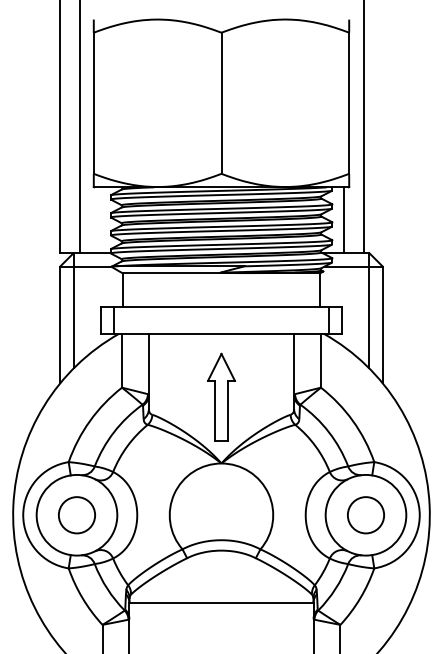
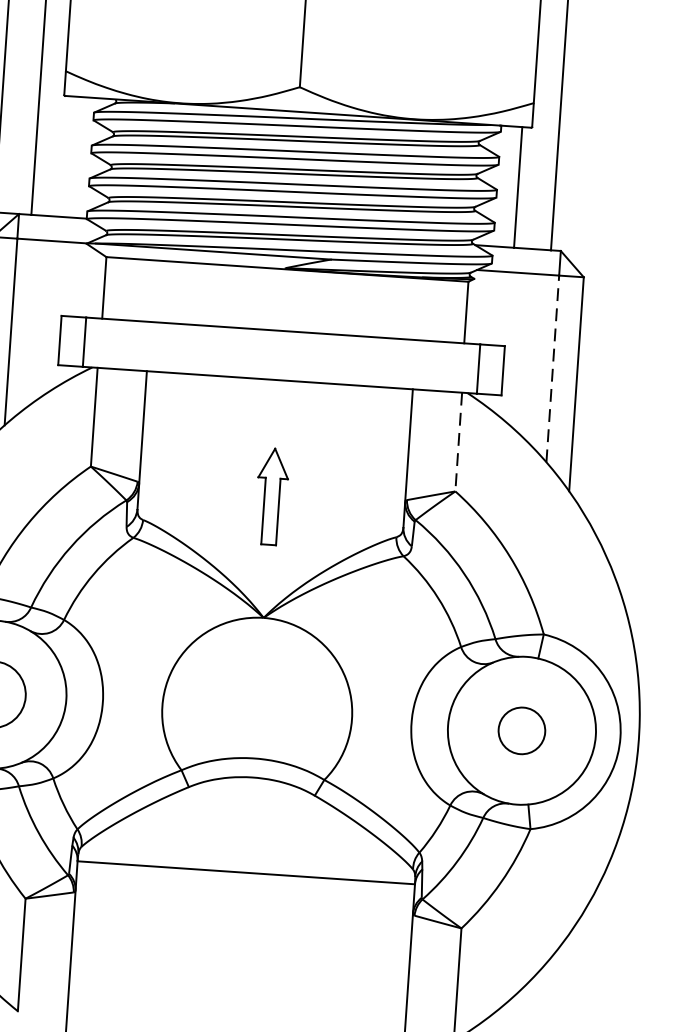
line: (369, 317) -> (553, 368), solid -> dashed
line: (320, 360) -> (457, 441), solid -> dashed
part: (221, 396) -> (272, 495), size x0.6
circle: (365, 515) -> (521, 731), size x0.7

